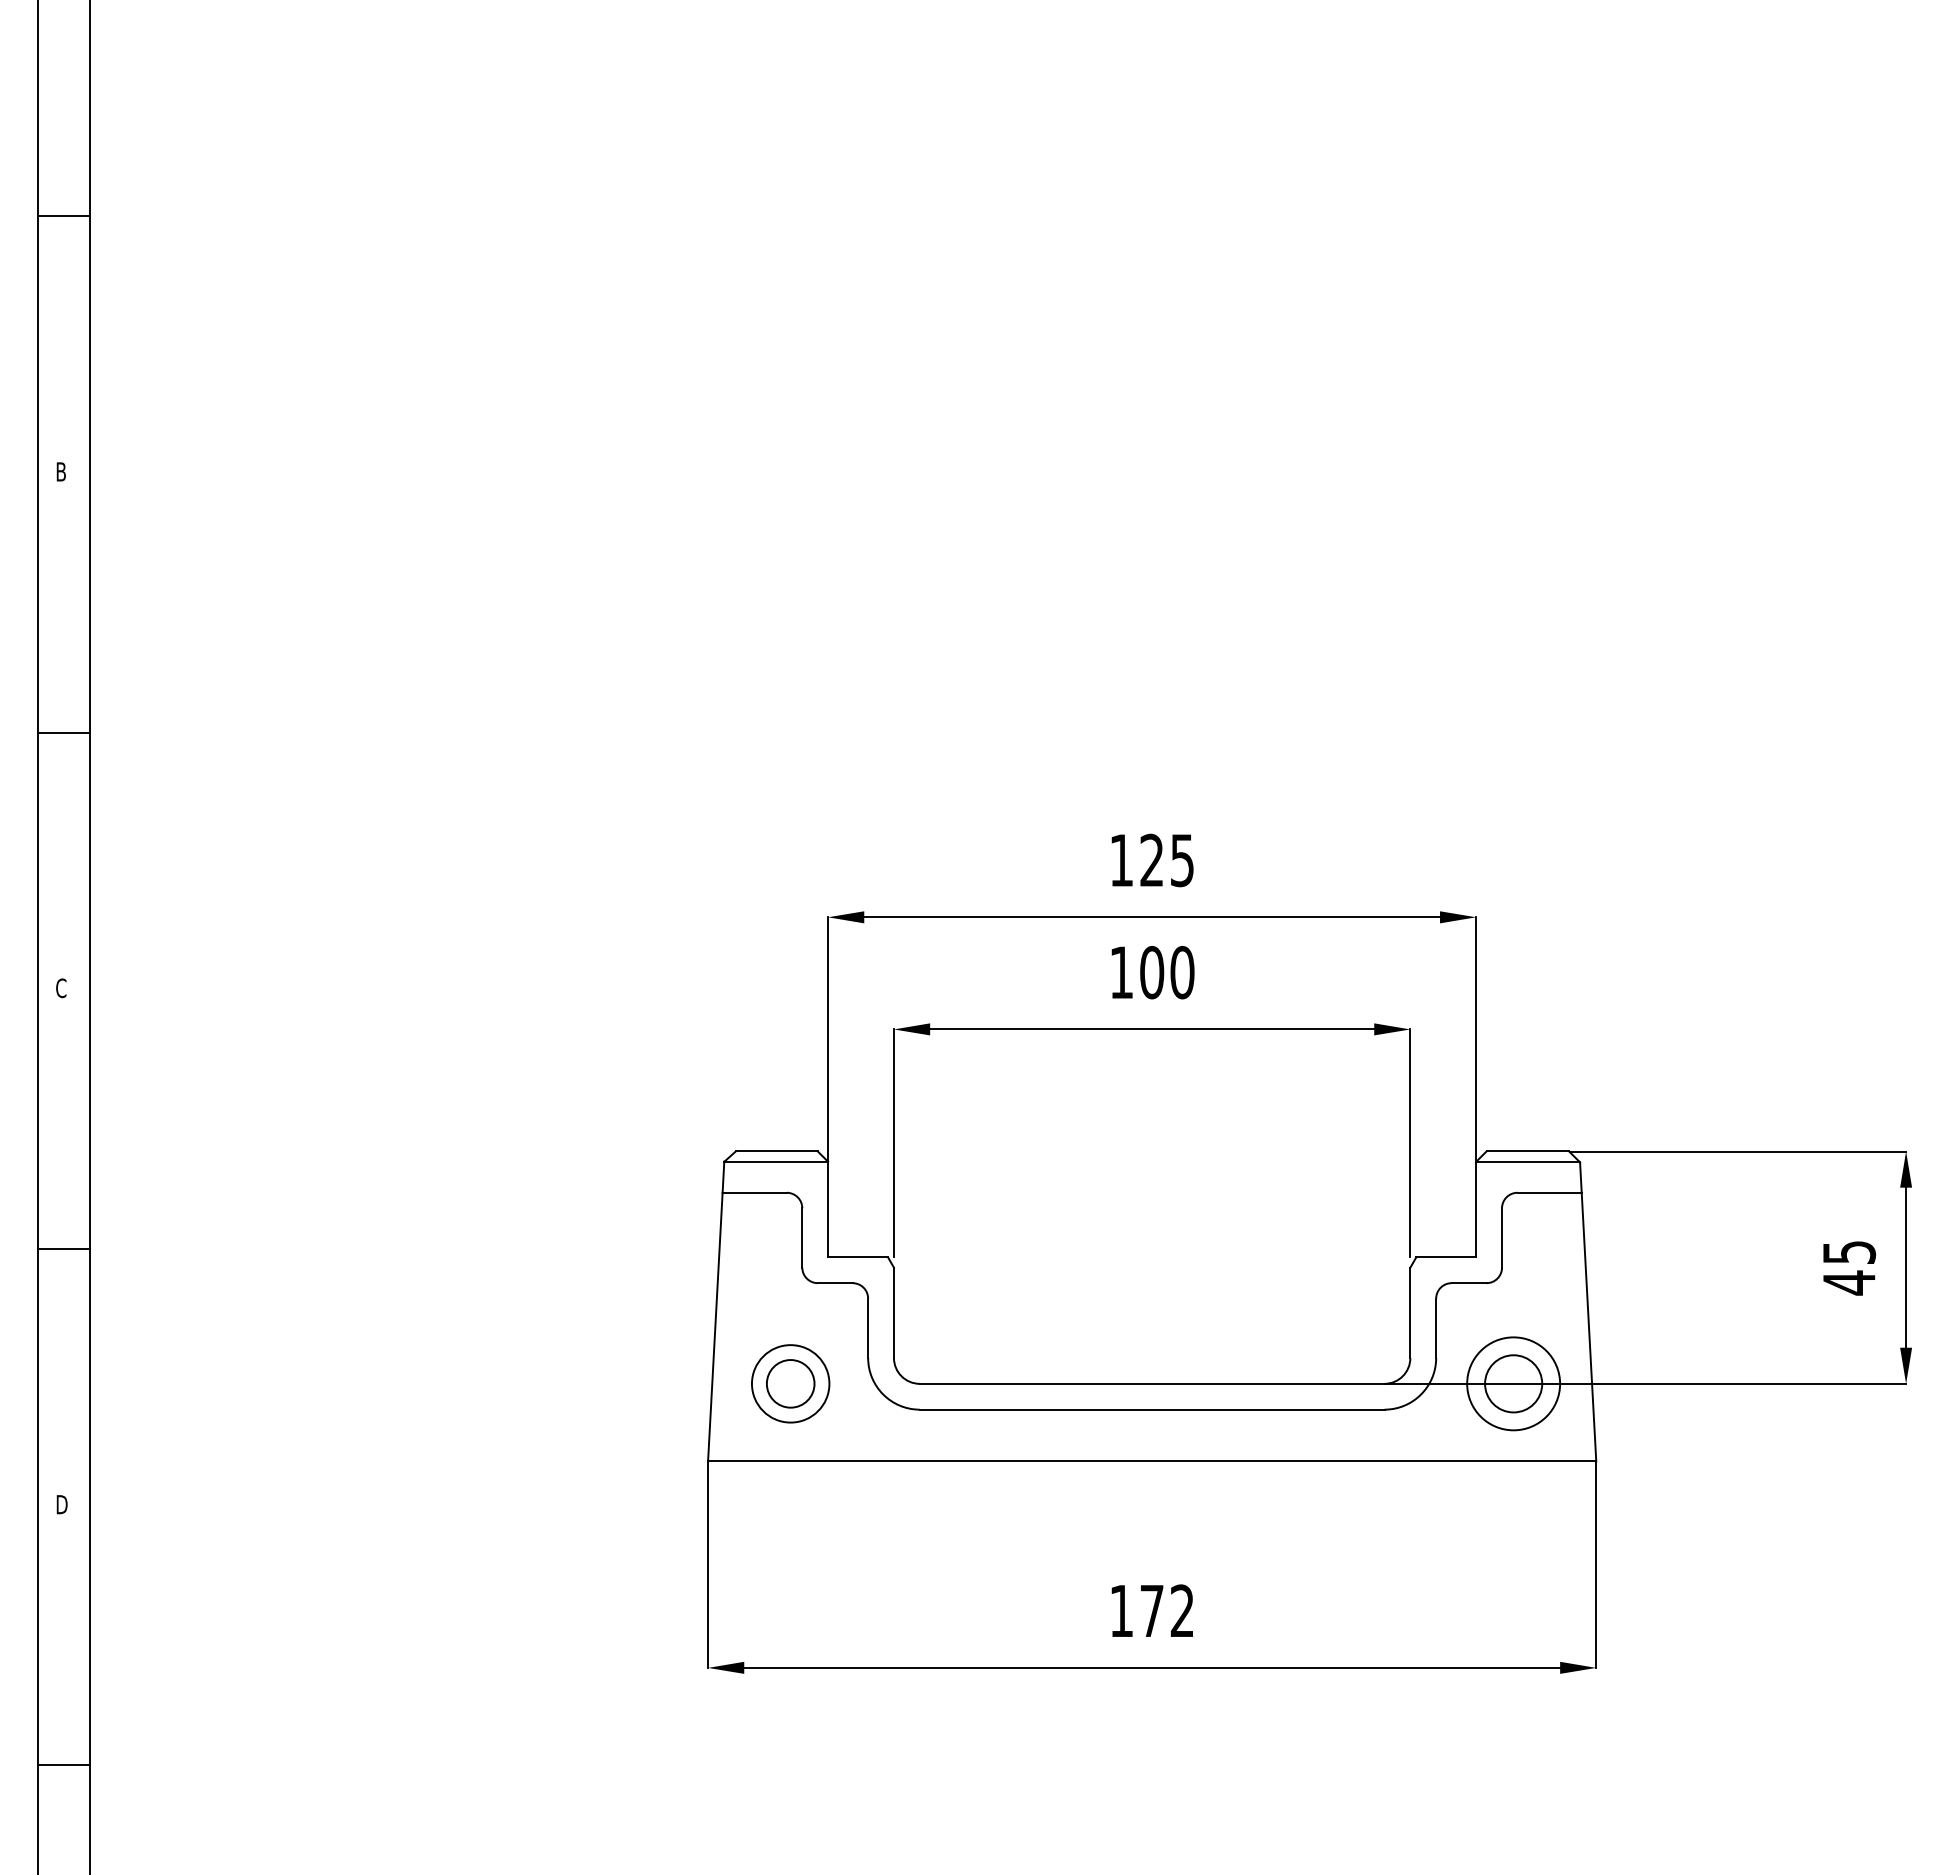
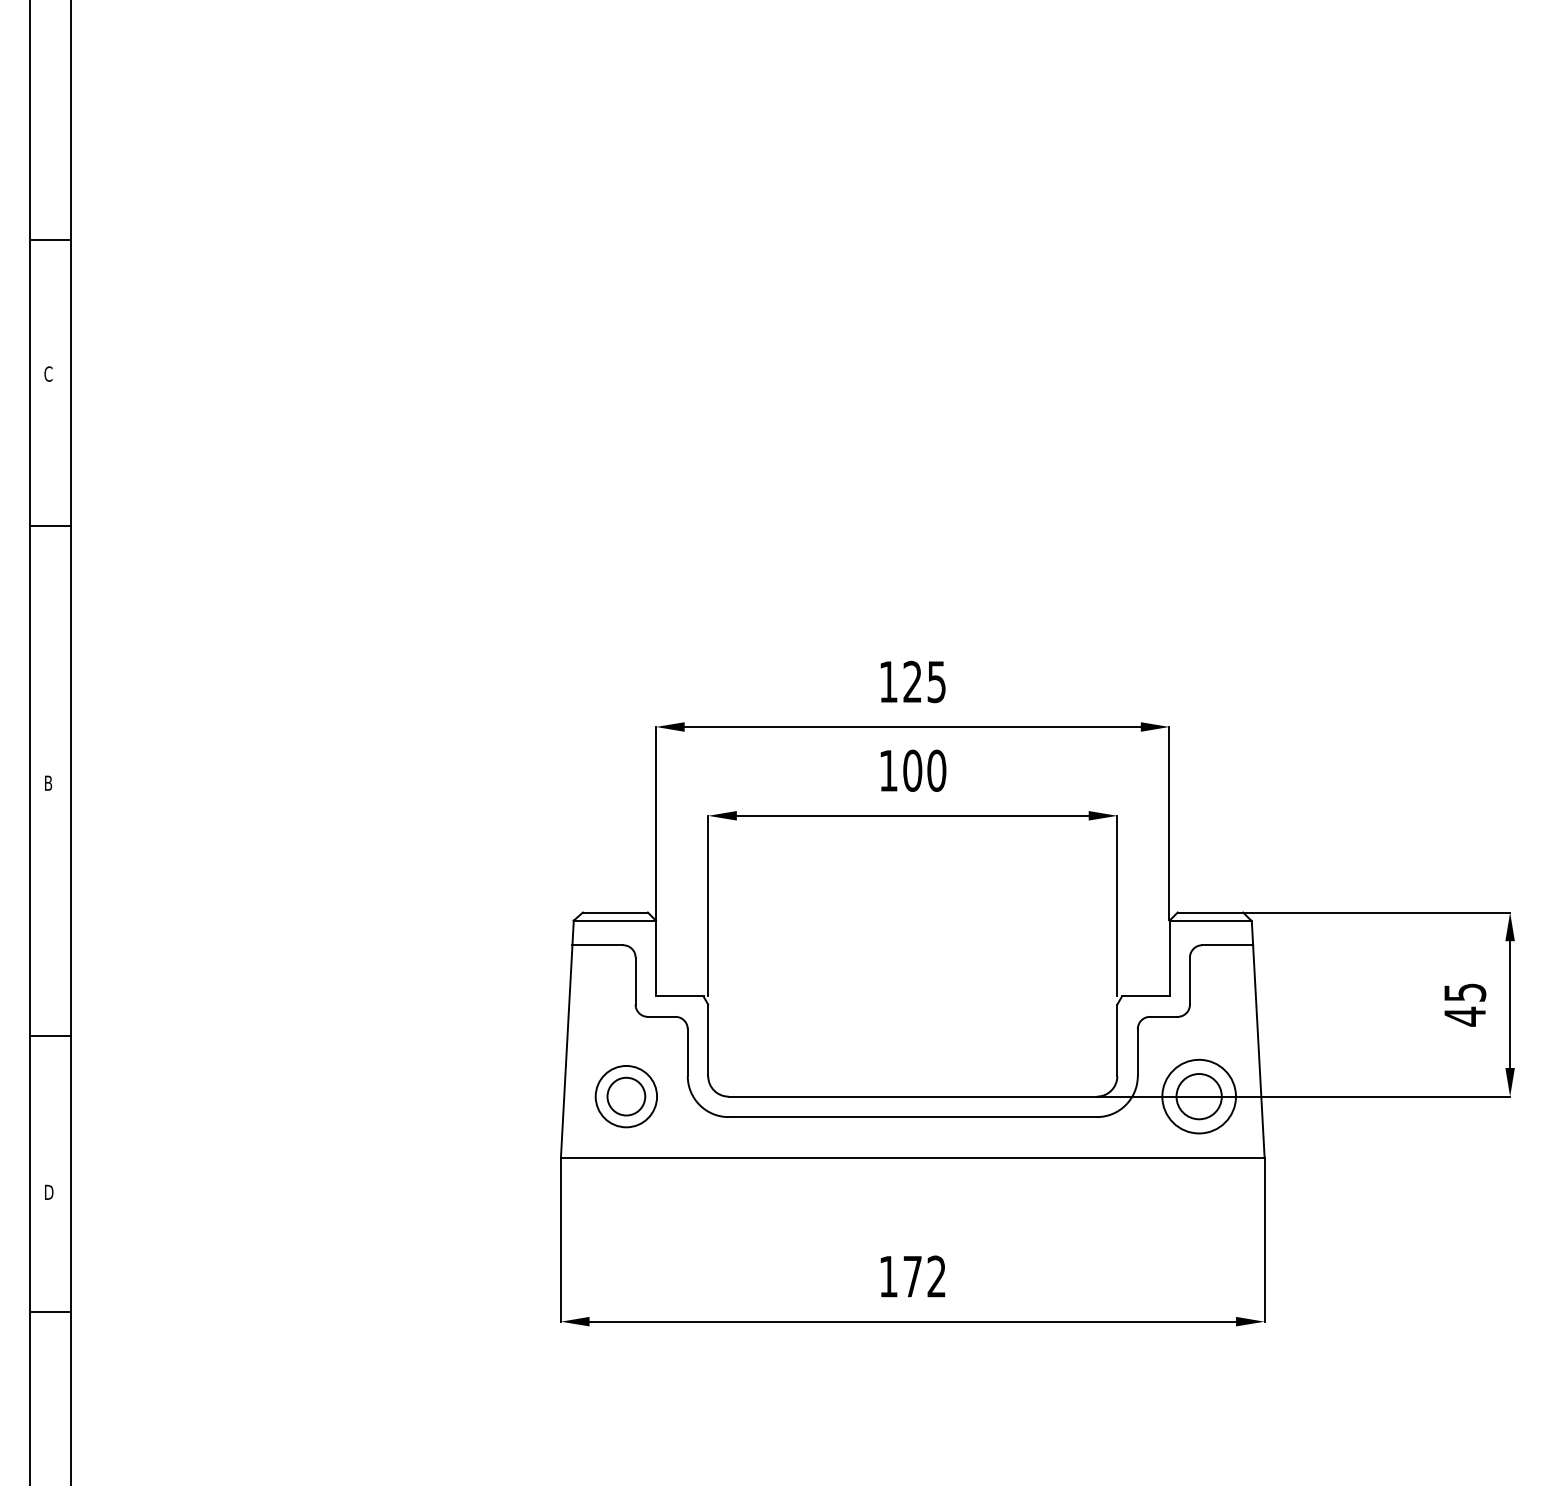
line: (63, 216) -> (50, 239), moved
text: (61, 471) -> (48, 373), B -> C
line: (63, 732) -> (50, 525), moved
text: (61, 988) -> (48, 783), C -> B
line: (63, 1249) -> (50, 1036), moved
line: (63, 1765) -> (50, 1311), moved

